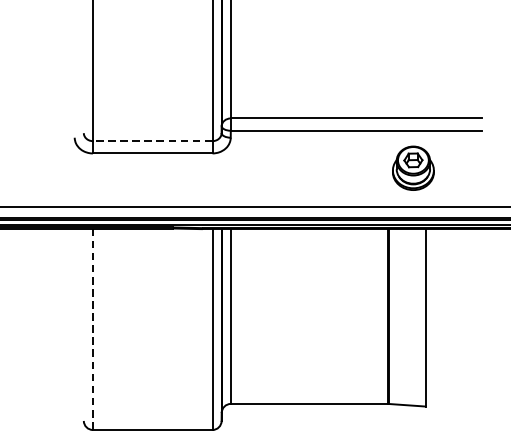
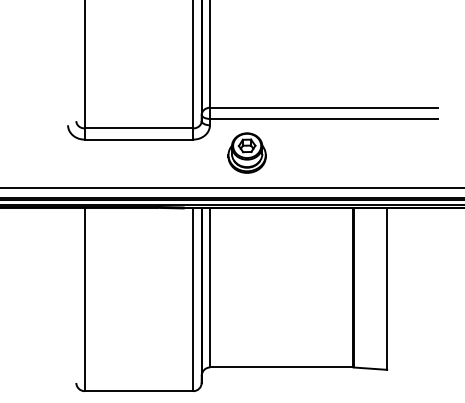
line: (152, 141) -> (138, 128), dashed -> solid
part: (412, 167) -> (246, 152), moved
line: (92, 329) -> (84, 299), dashed -> solid

